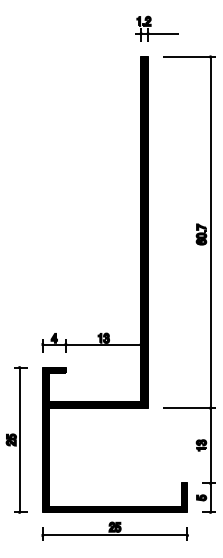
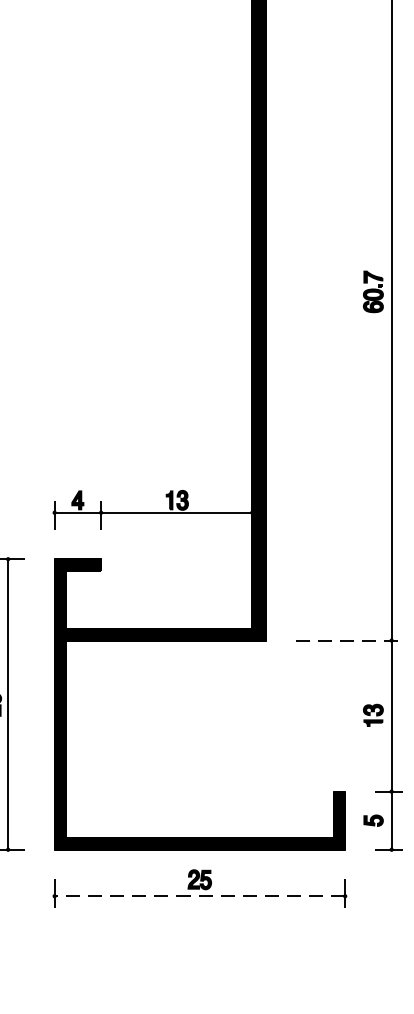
line: (189, 408) -> (349, 641), solid -> dashed
line: (114, 535) -> (198, 896), solid -> dashed

